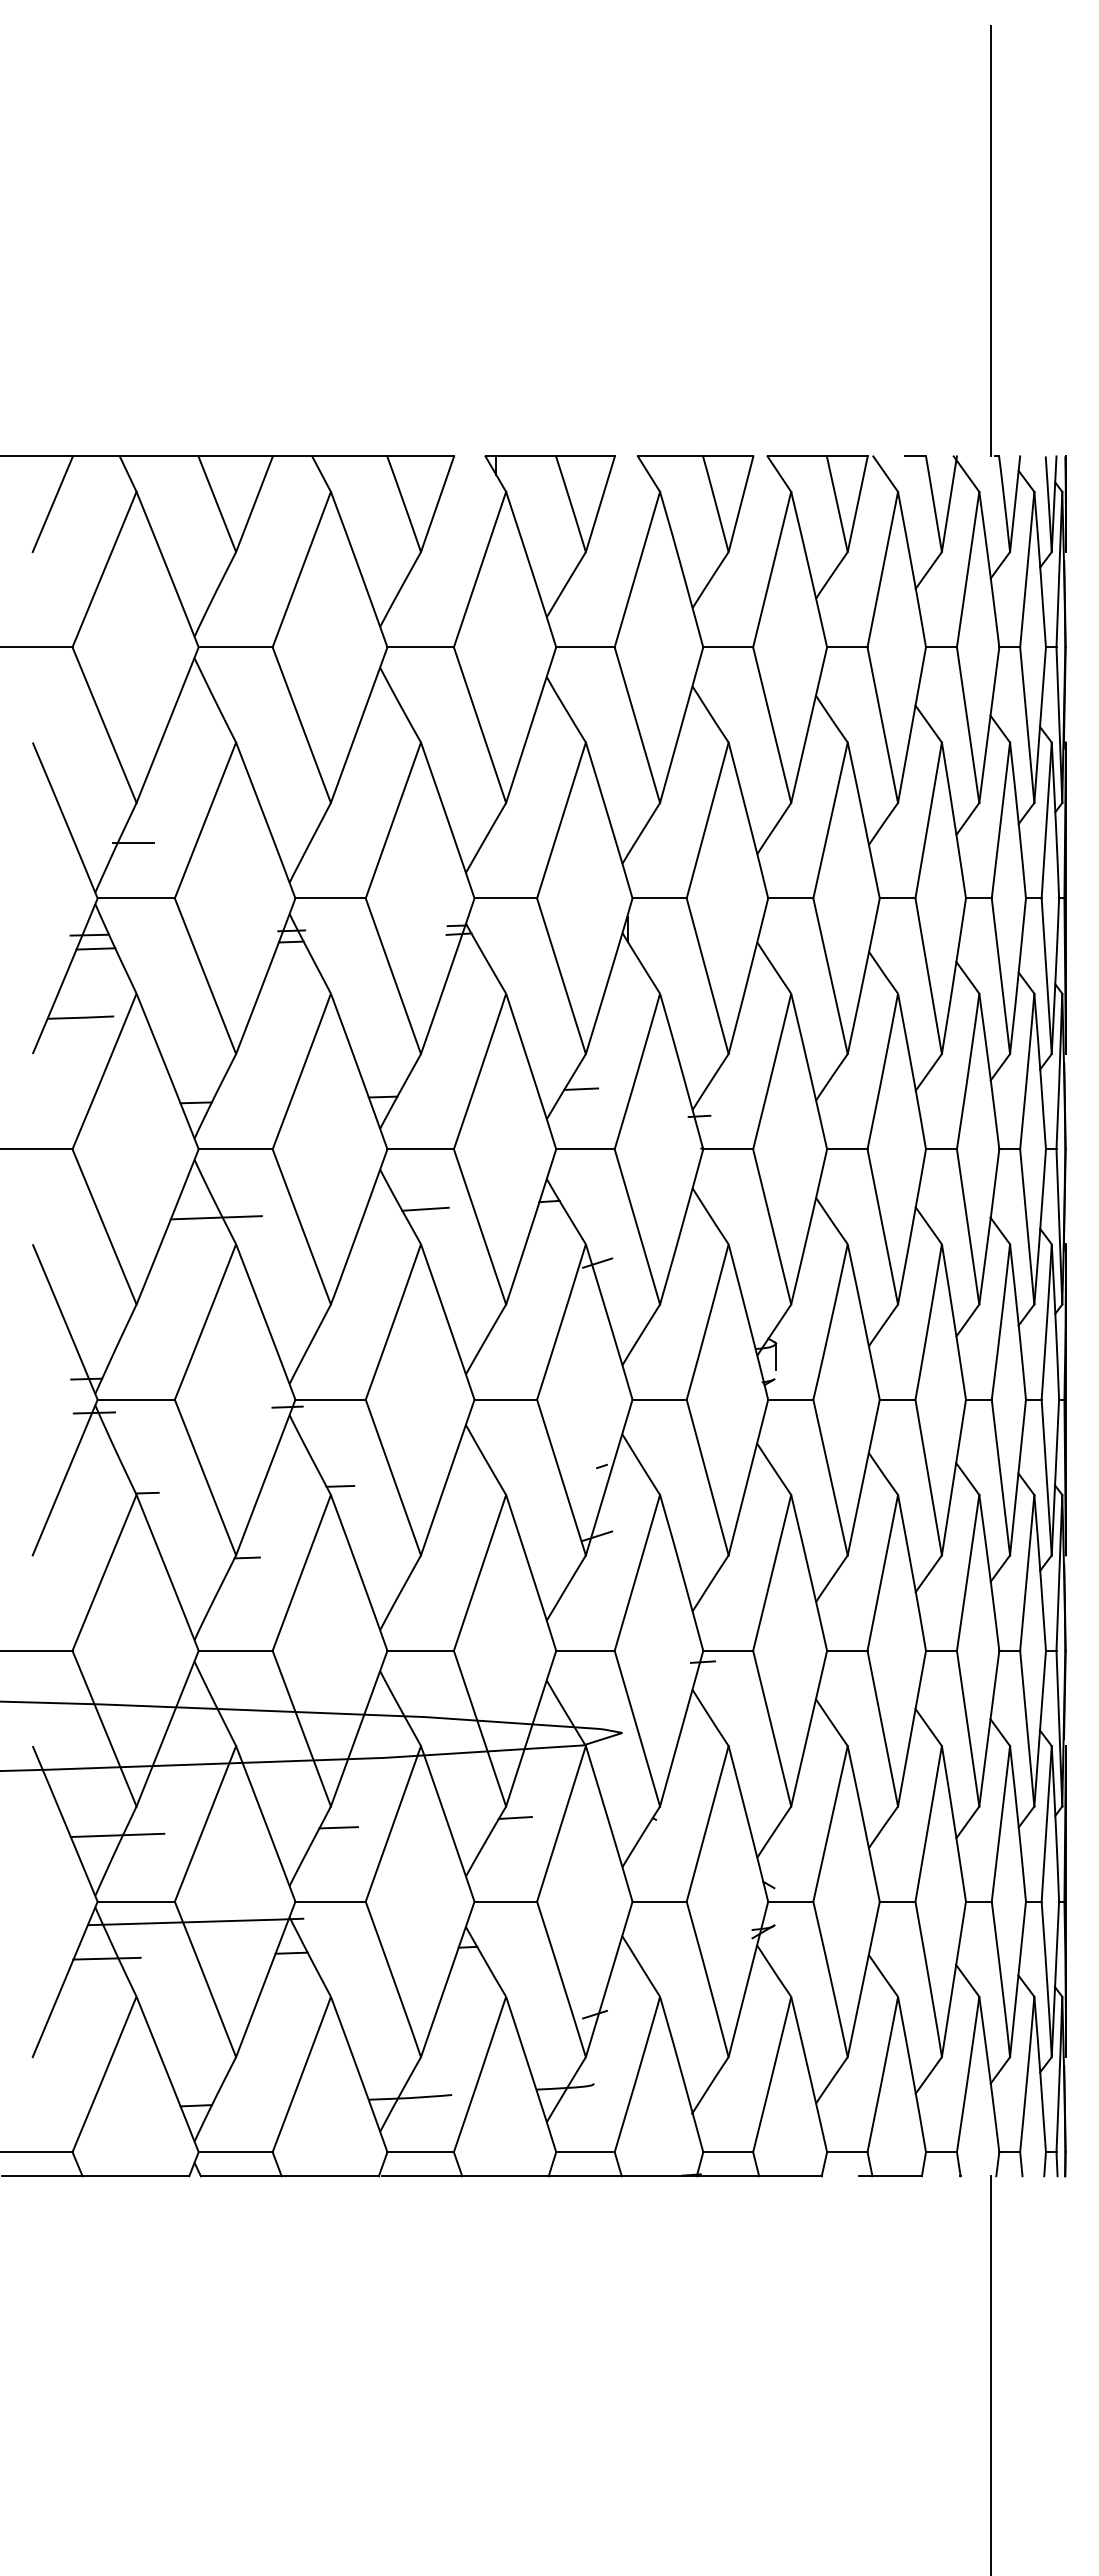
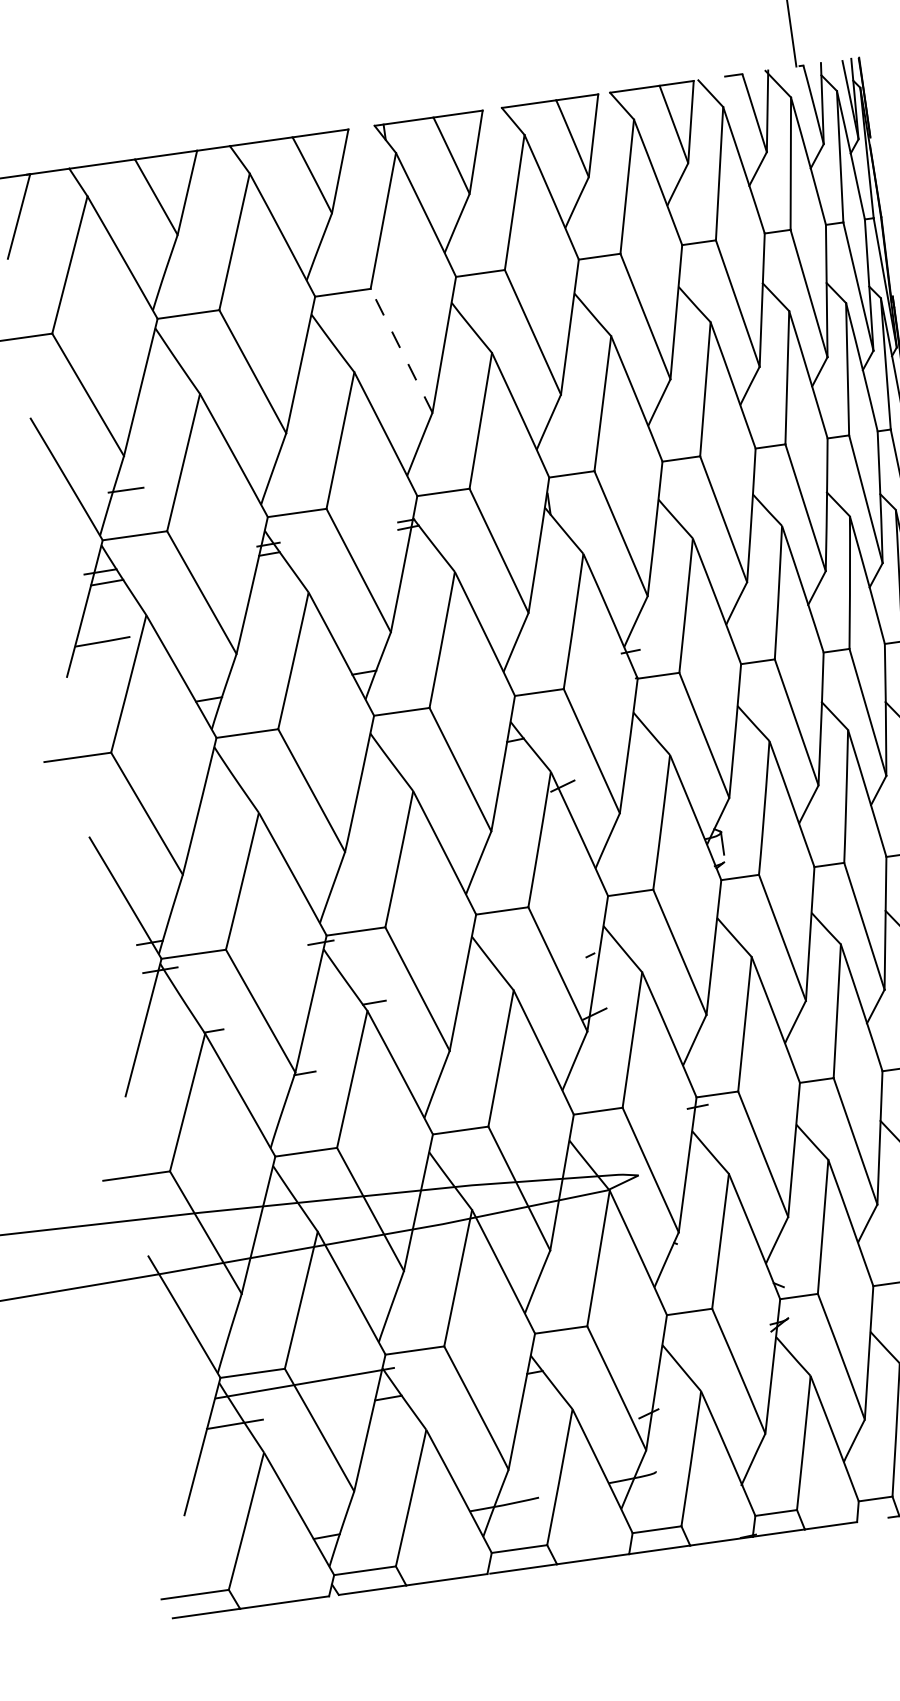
line: (479, 724) -> (401, 350), solid -> dashed
line: (581, 1088) -> (528, 642), removed
line: (425, 1208) -> (412, 760), removed
line: (215, 1217) -> (238, 792), removed
line: (514, 1817) -> (558, 1258), removed
line: (338, 1827) -> (412, 1287), removed
line: (117, 1835) -> (229, 1320), removed

